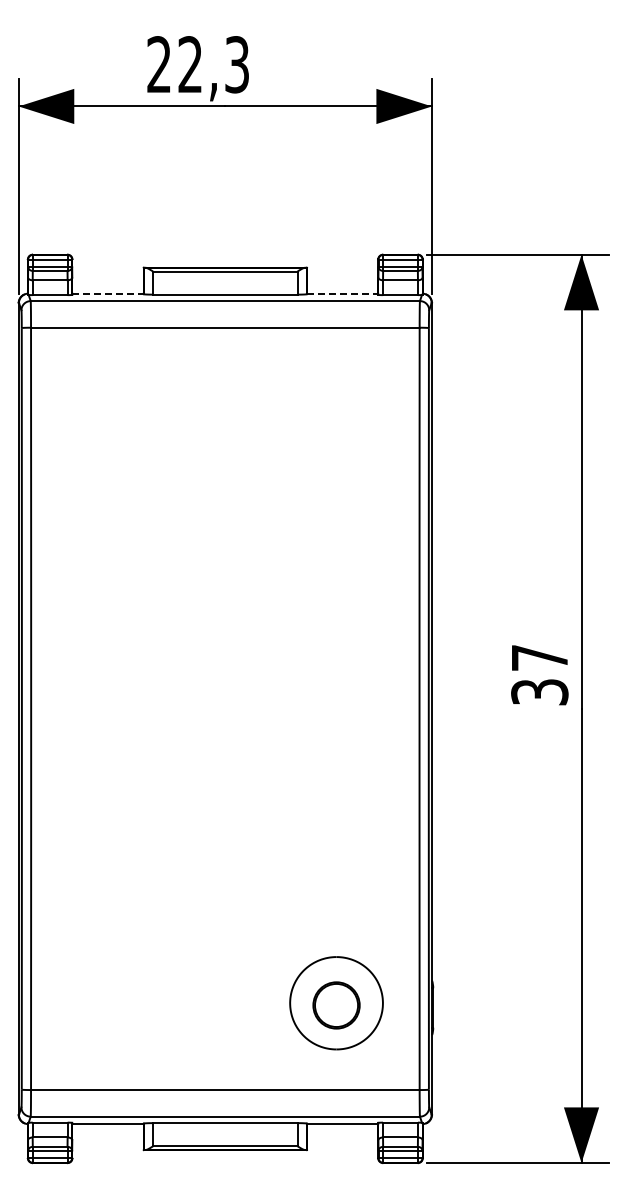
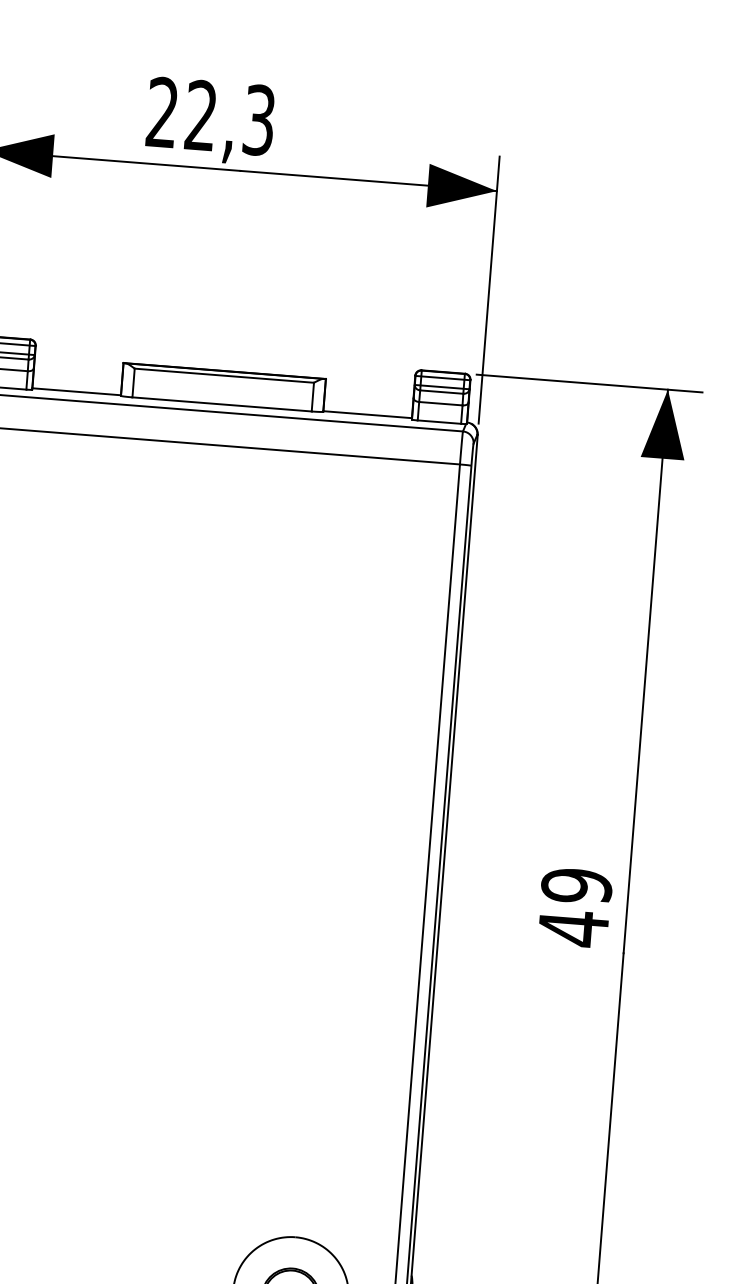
line: (108, 293) -> (77, 391), dashed -> solid
line: (342, 293) -> (367, 414), dashed -> solid
text: (539, 675) -> (574, 907), 37 -> 49

